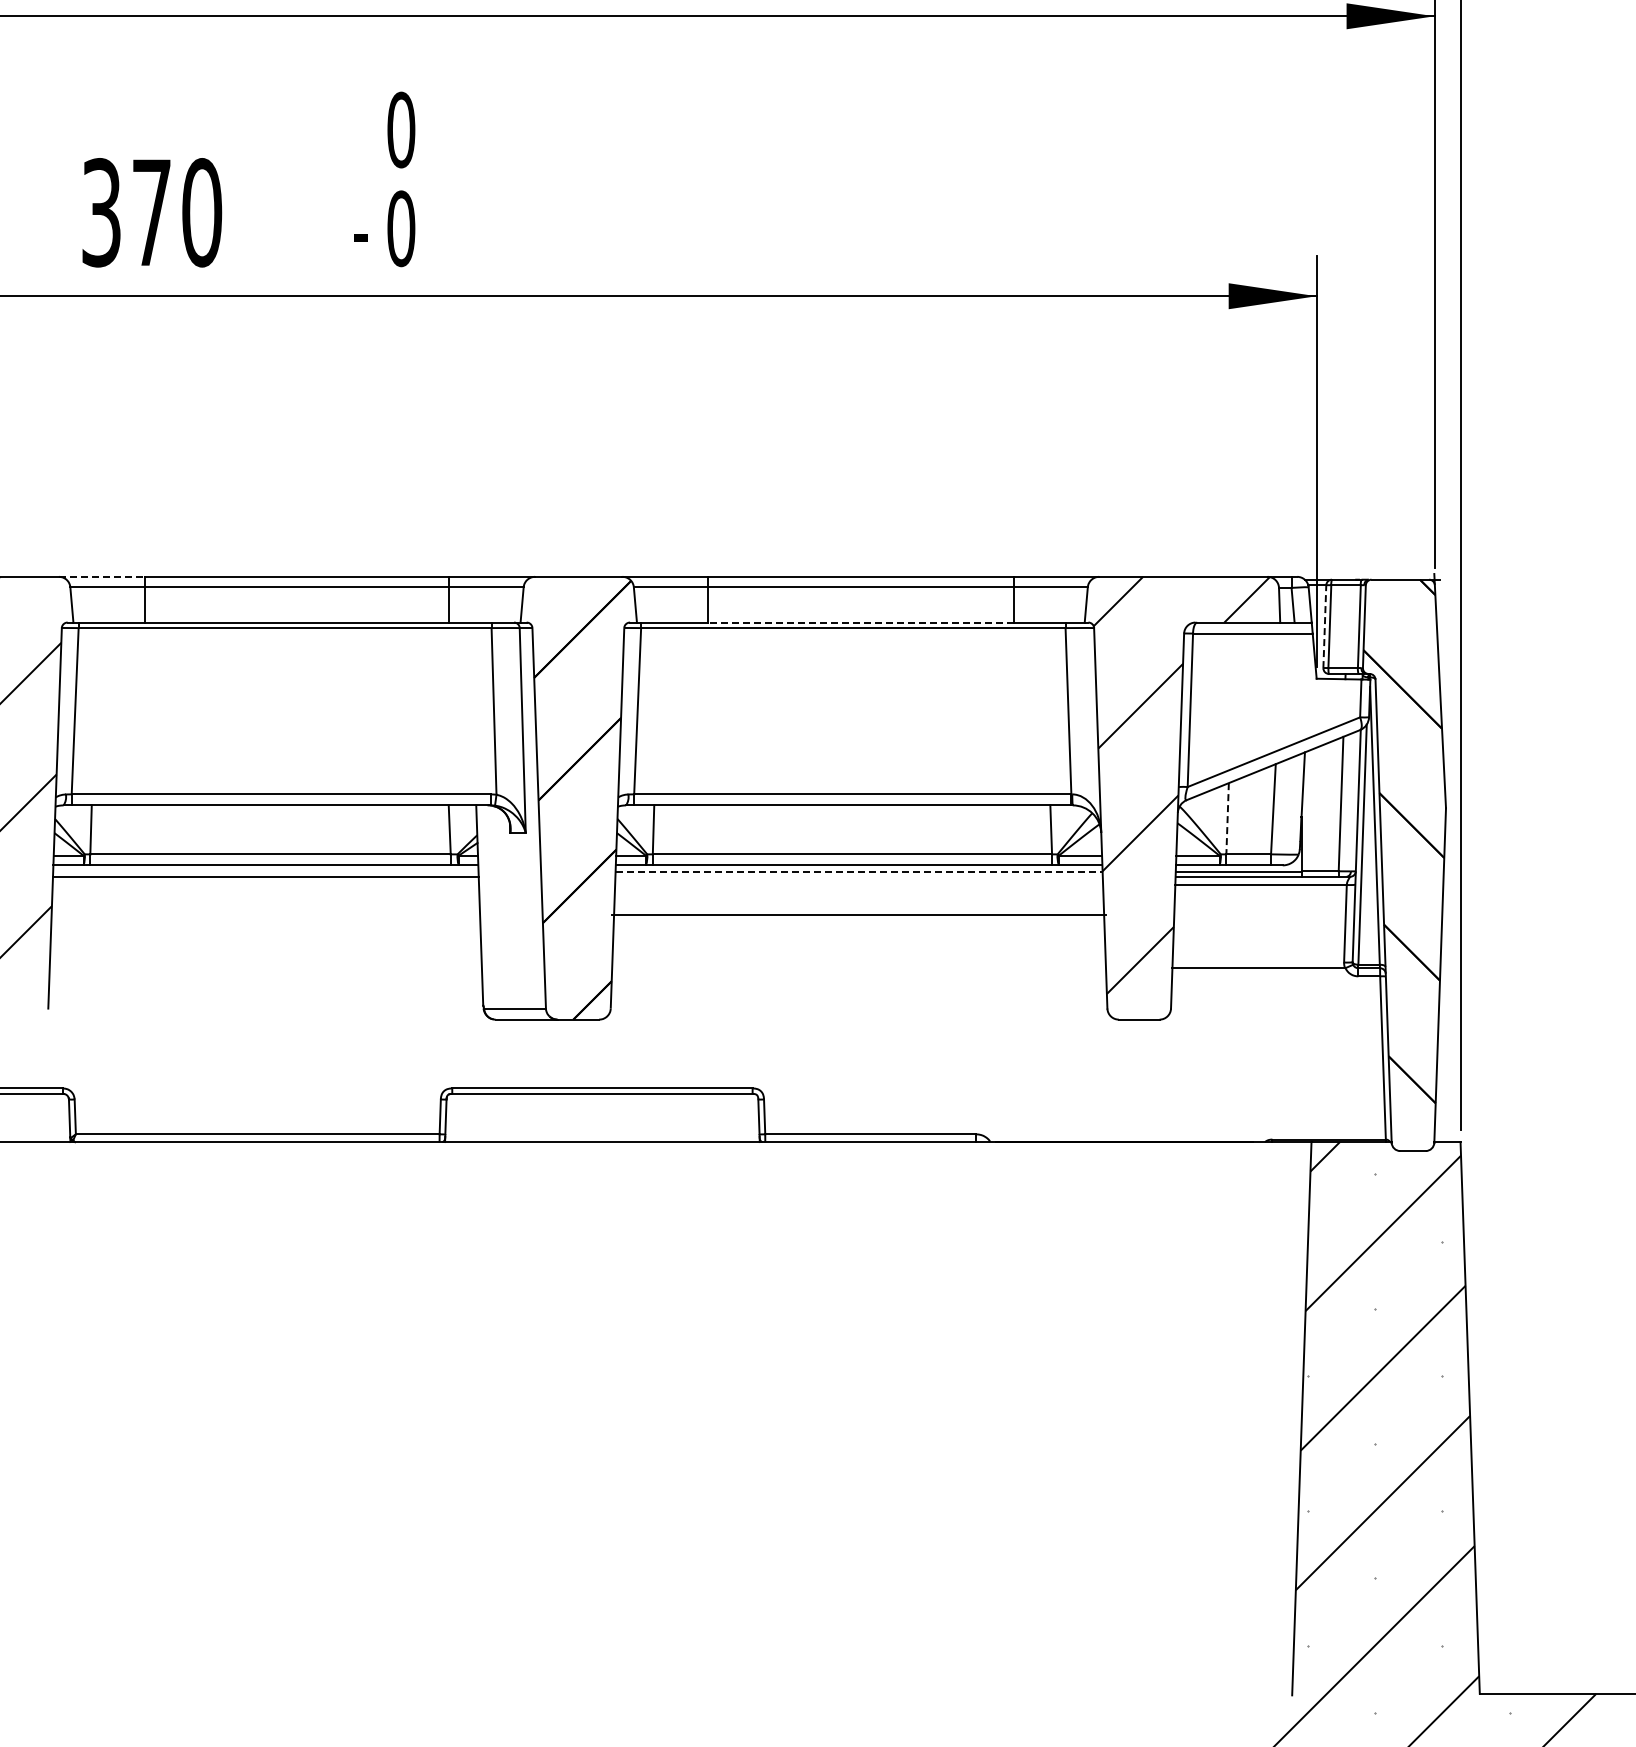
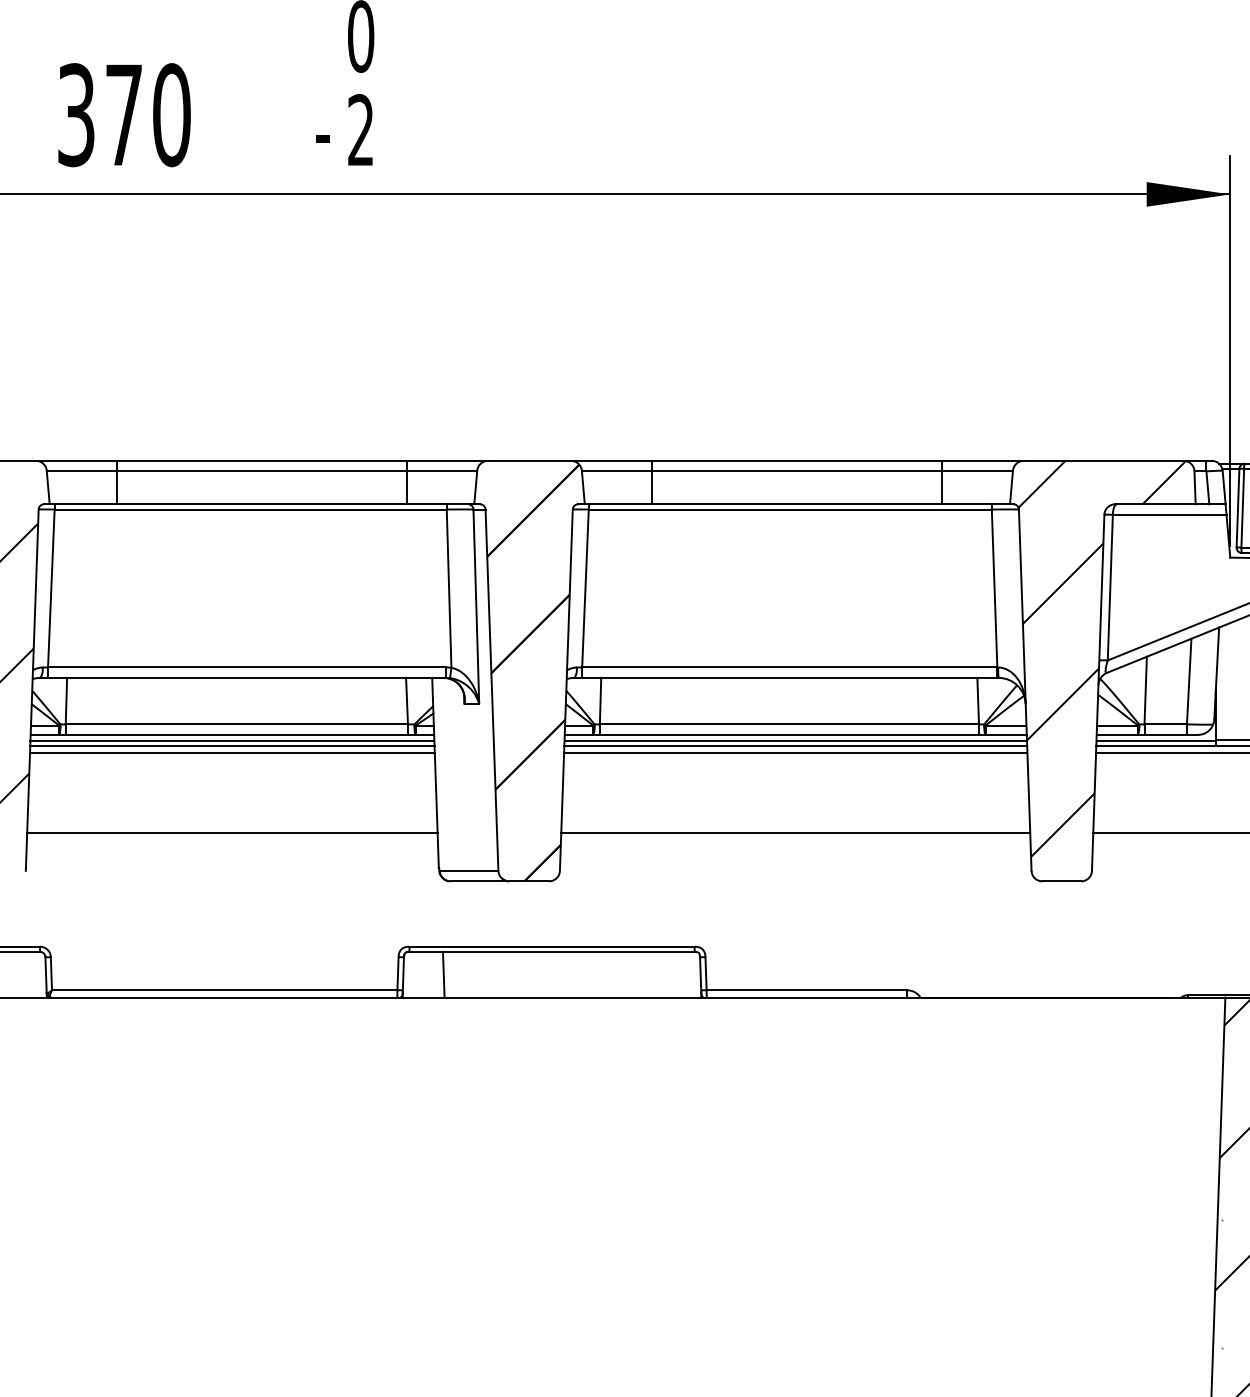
text: (401, 228) -> (361, 130), 0 -> 2
line: (101, 576) -> (76, 460), dashed -> solid
line: (860, 622) -> (797, 504), dashed -> solid
line: (1324, 626) -> (1237, 508), dashed -> solid
line: (1227, 818) -> (1145, 690), dashed -> solid
line: (265, 871) -> (232, 740), added
line: (859, 871) -> (796, 740), dashed -> solid
line: (858, 876) -> (795, 745), added
line: (265, 884) -> (232, 753), added
line: (859, 884) -> (796, 753), added
line: (859, 915) -> (796, 832), moved
line: (265, 968) -> (232, 832), added
line: (488, 1117) -> (443, 974), added

